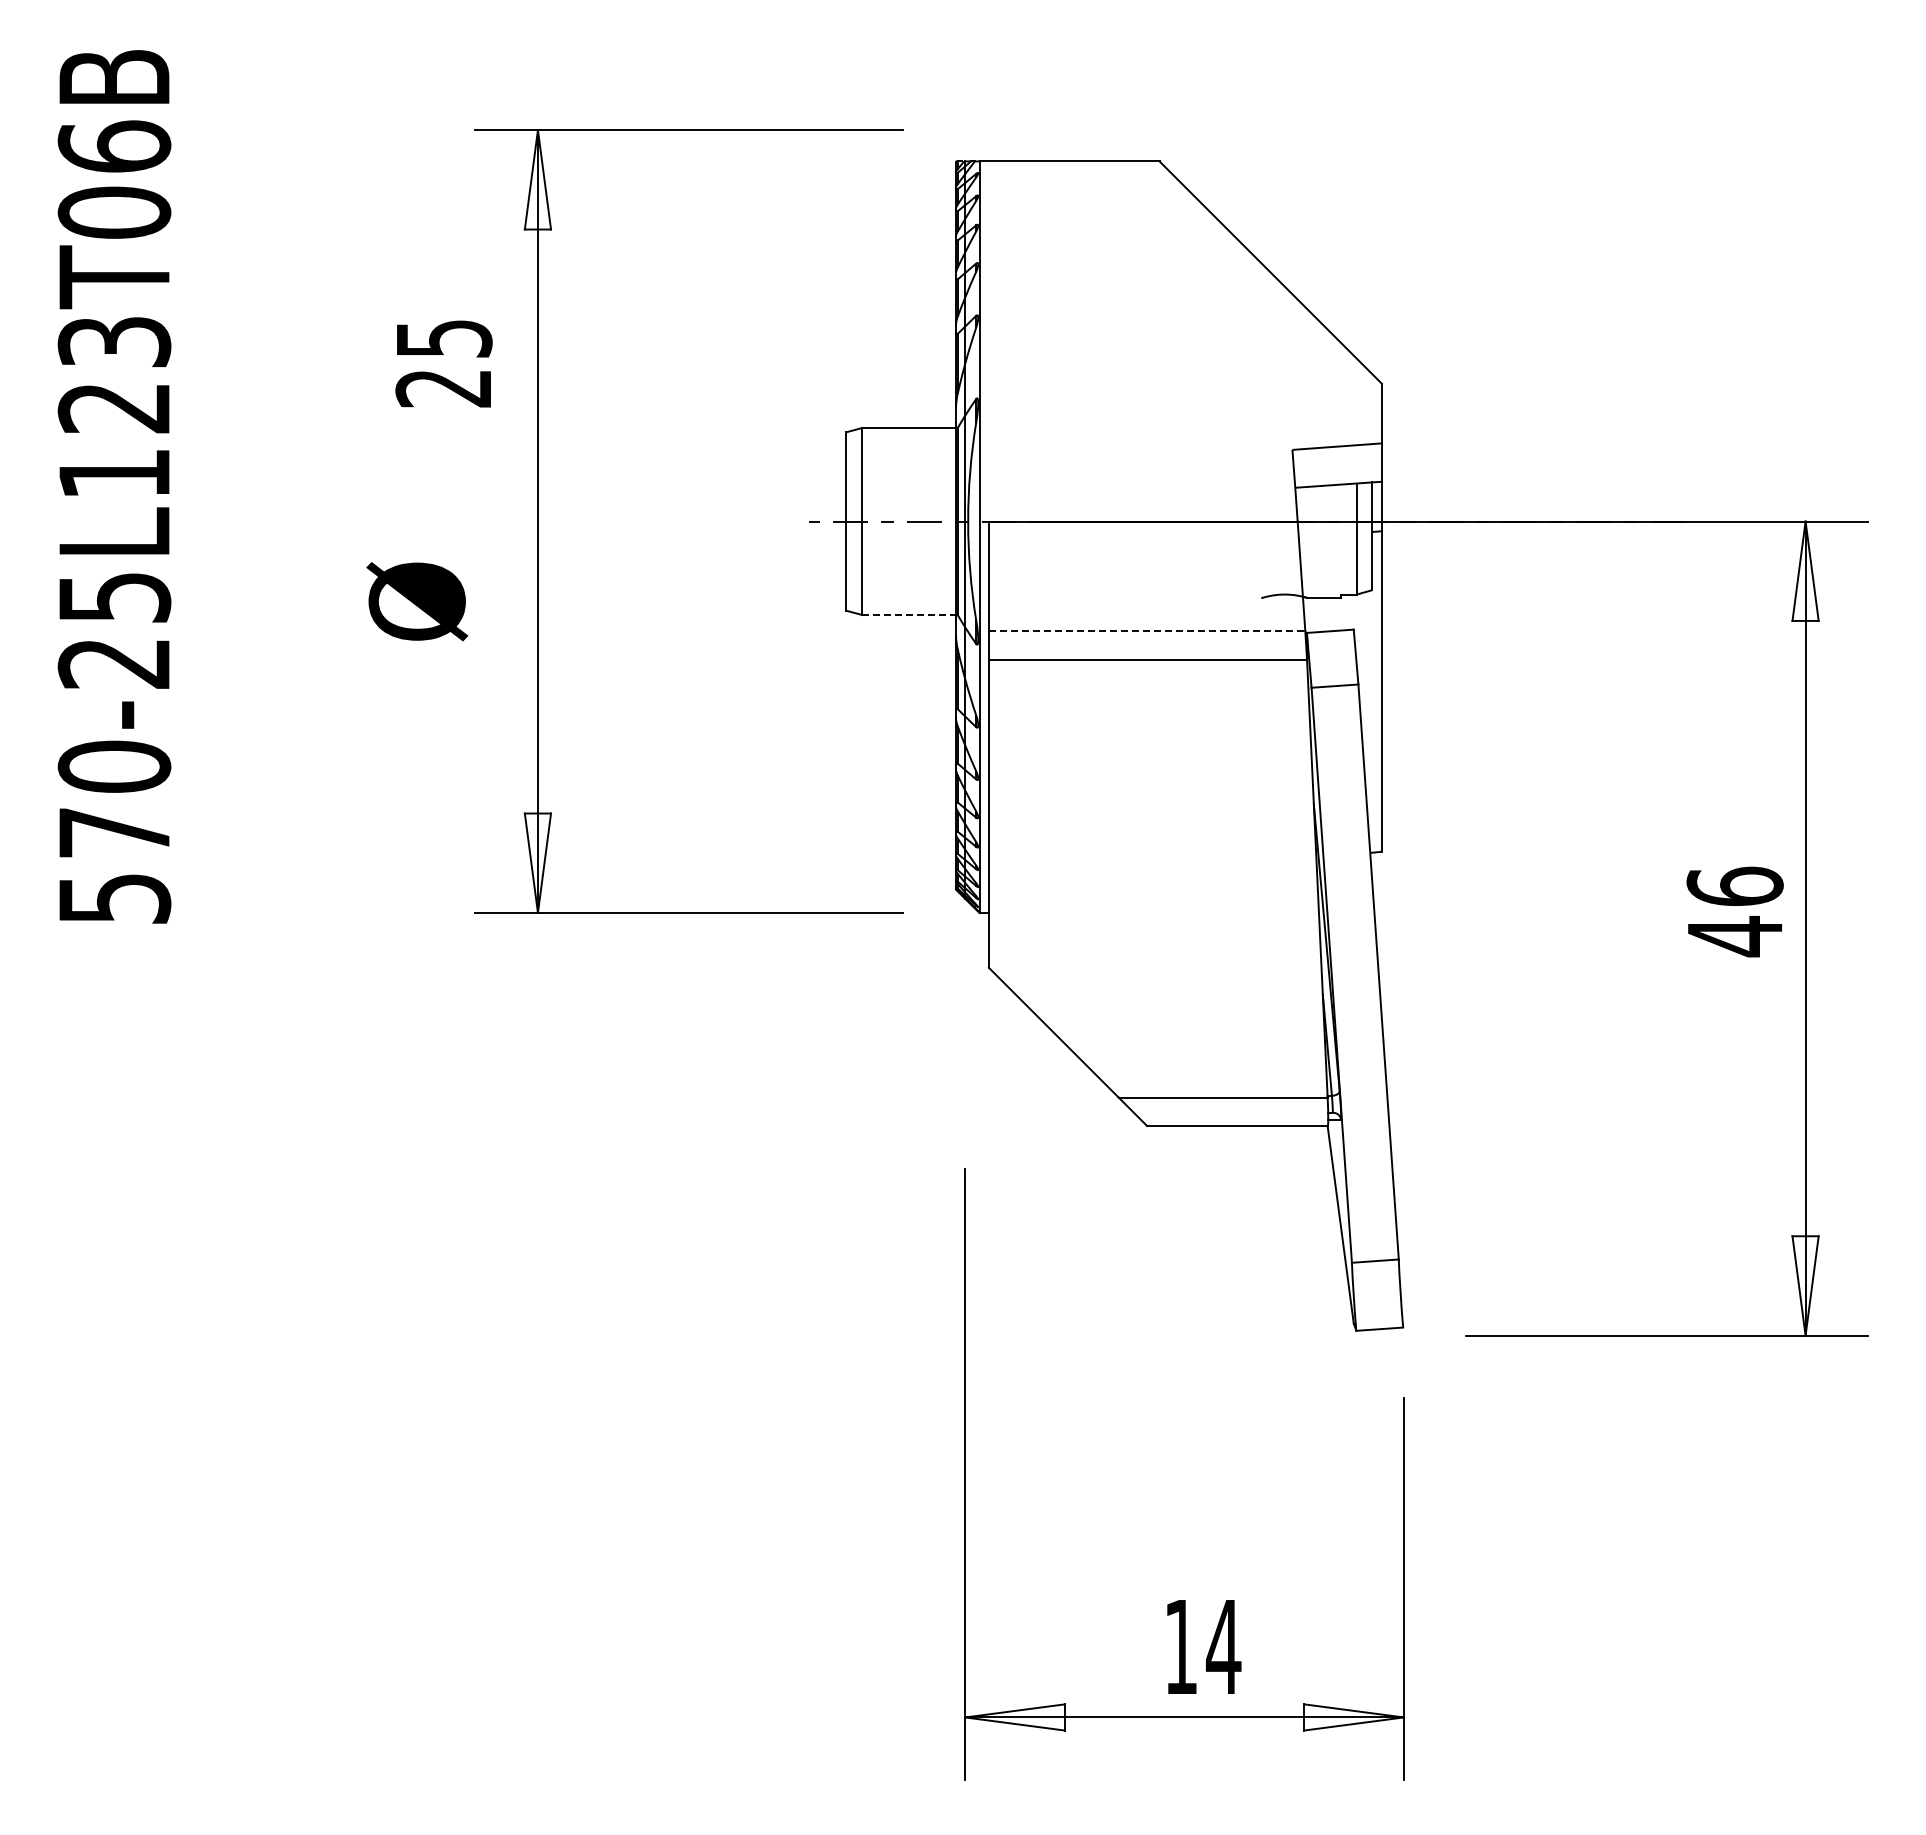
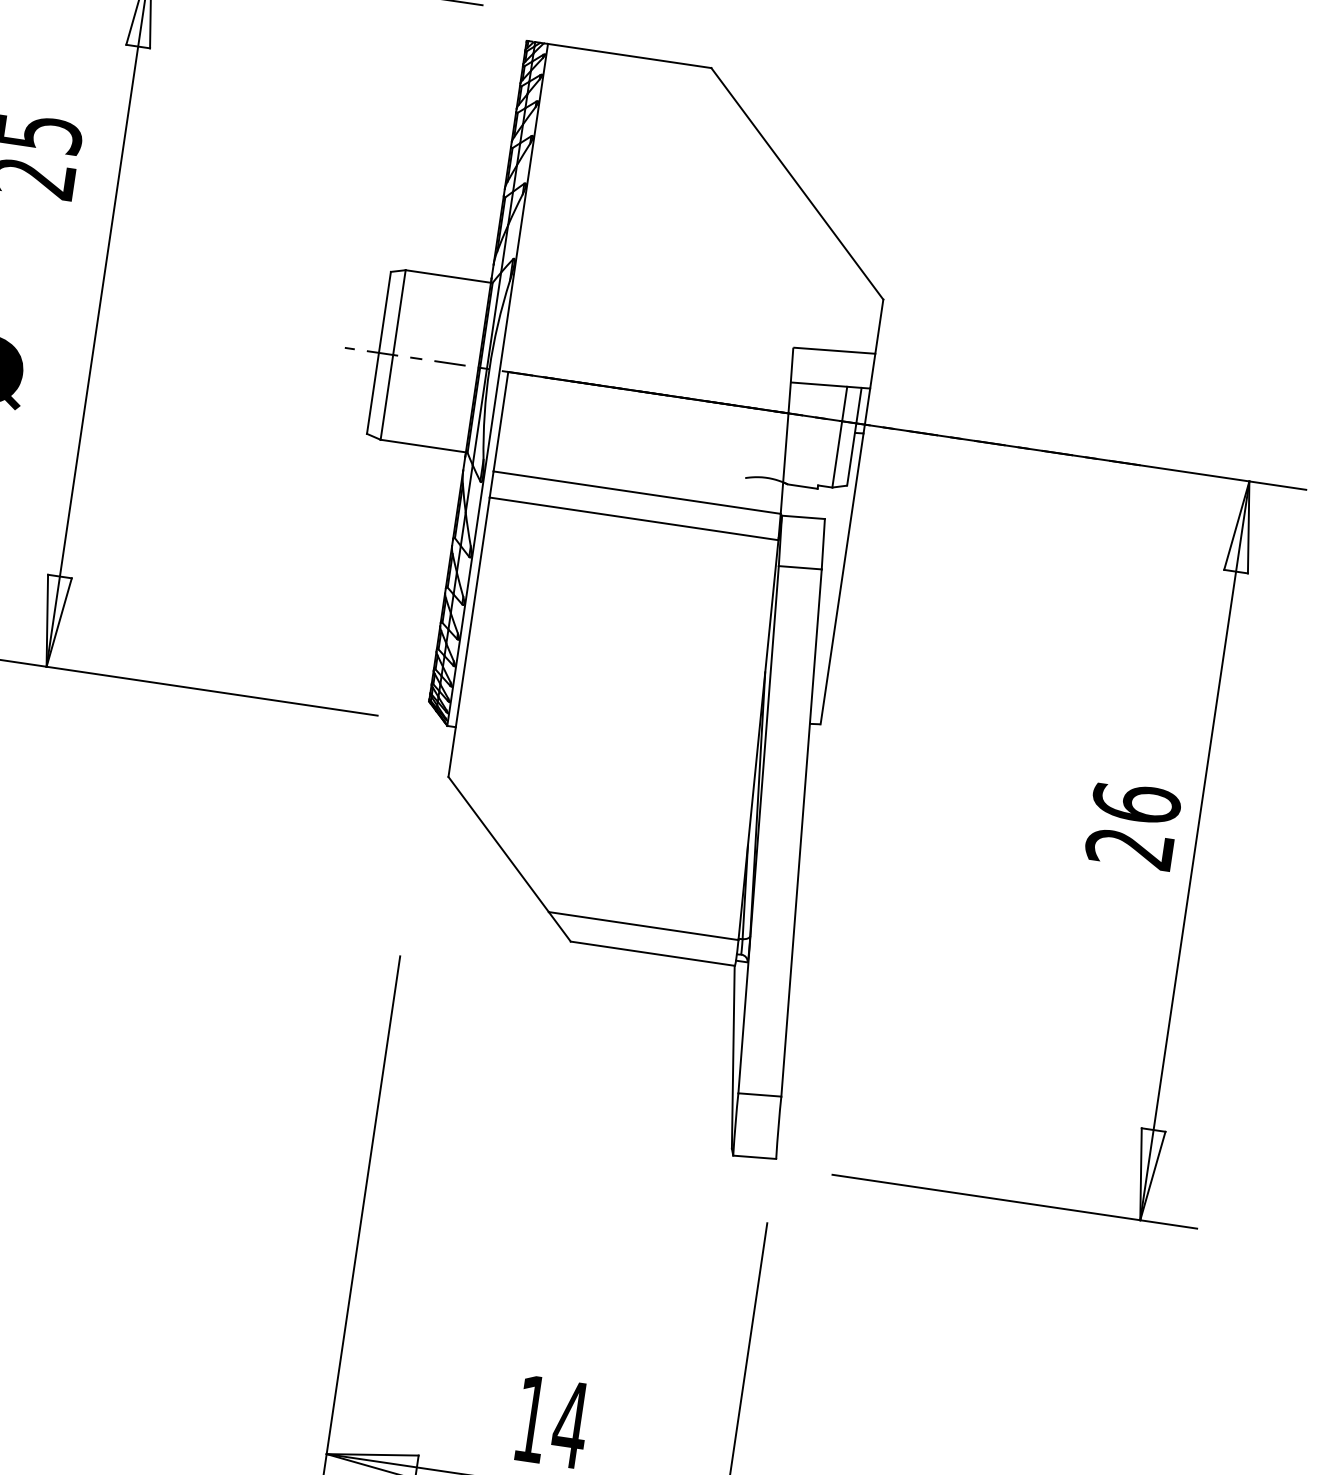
line: (909, 614) -> (423, 445), dashed -> solid
line: (1147, 631) -> (637, 493), dashed -> solid
text: (1734, 936) -> (1129, 848), 46 -> 26

